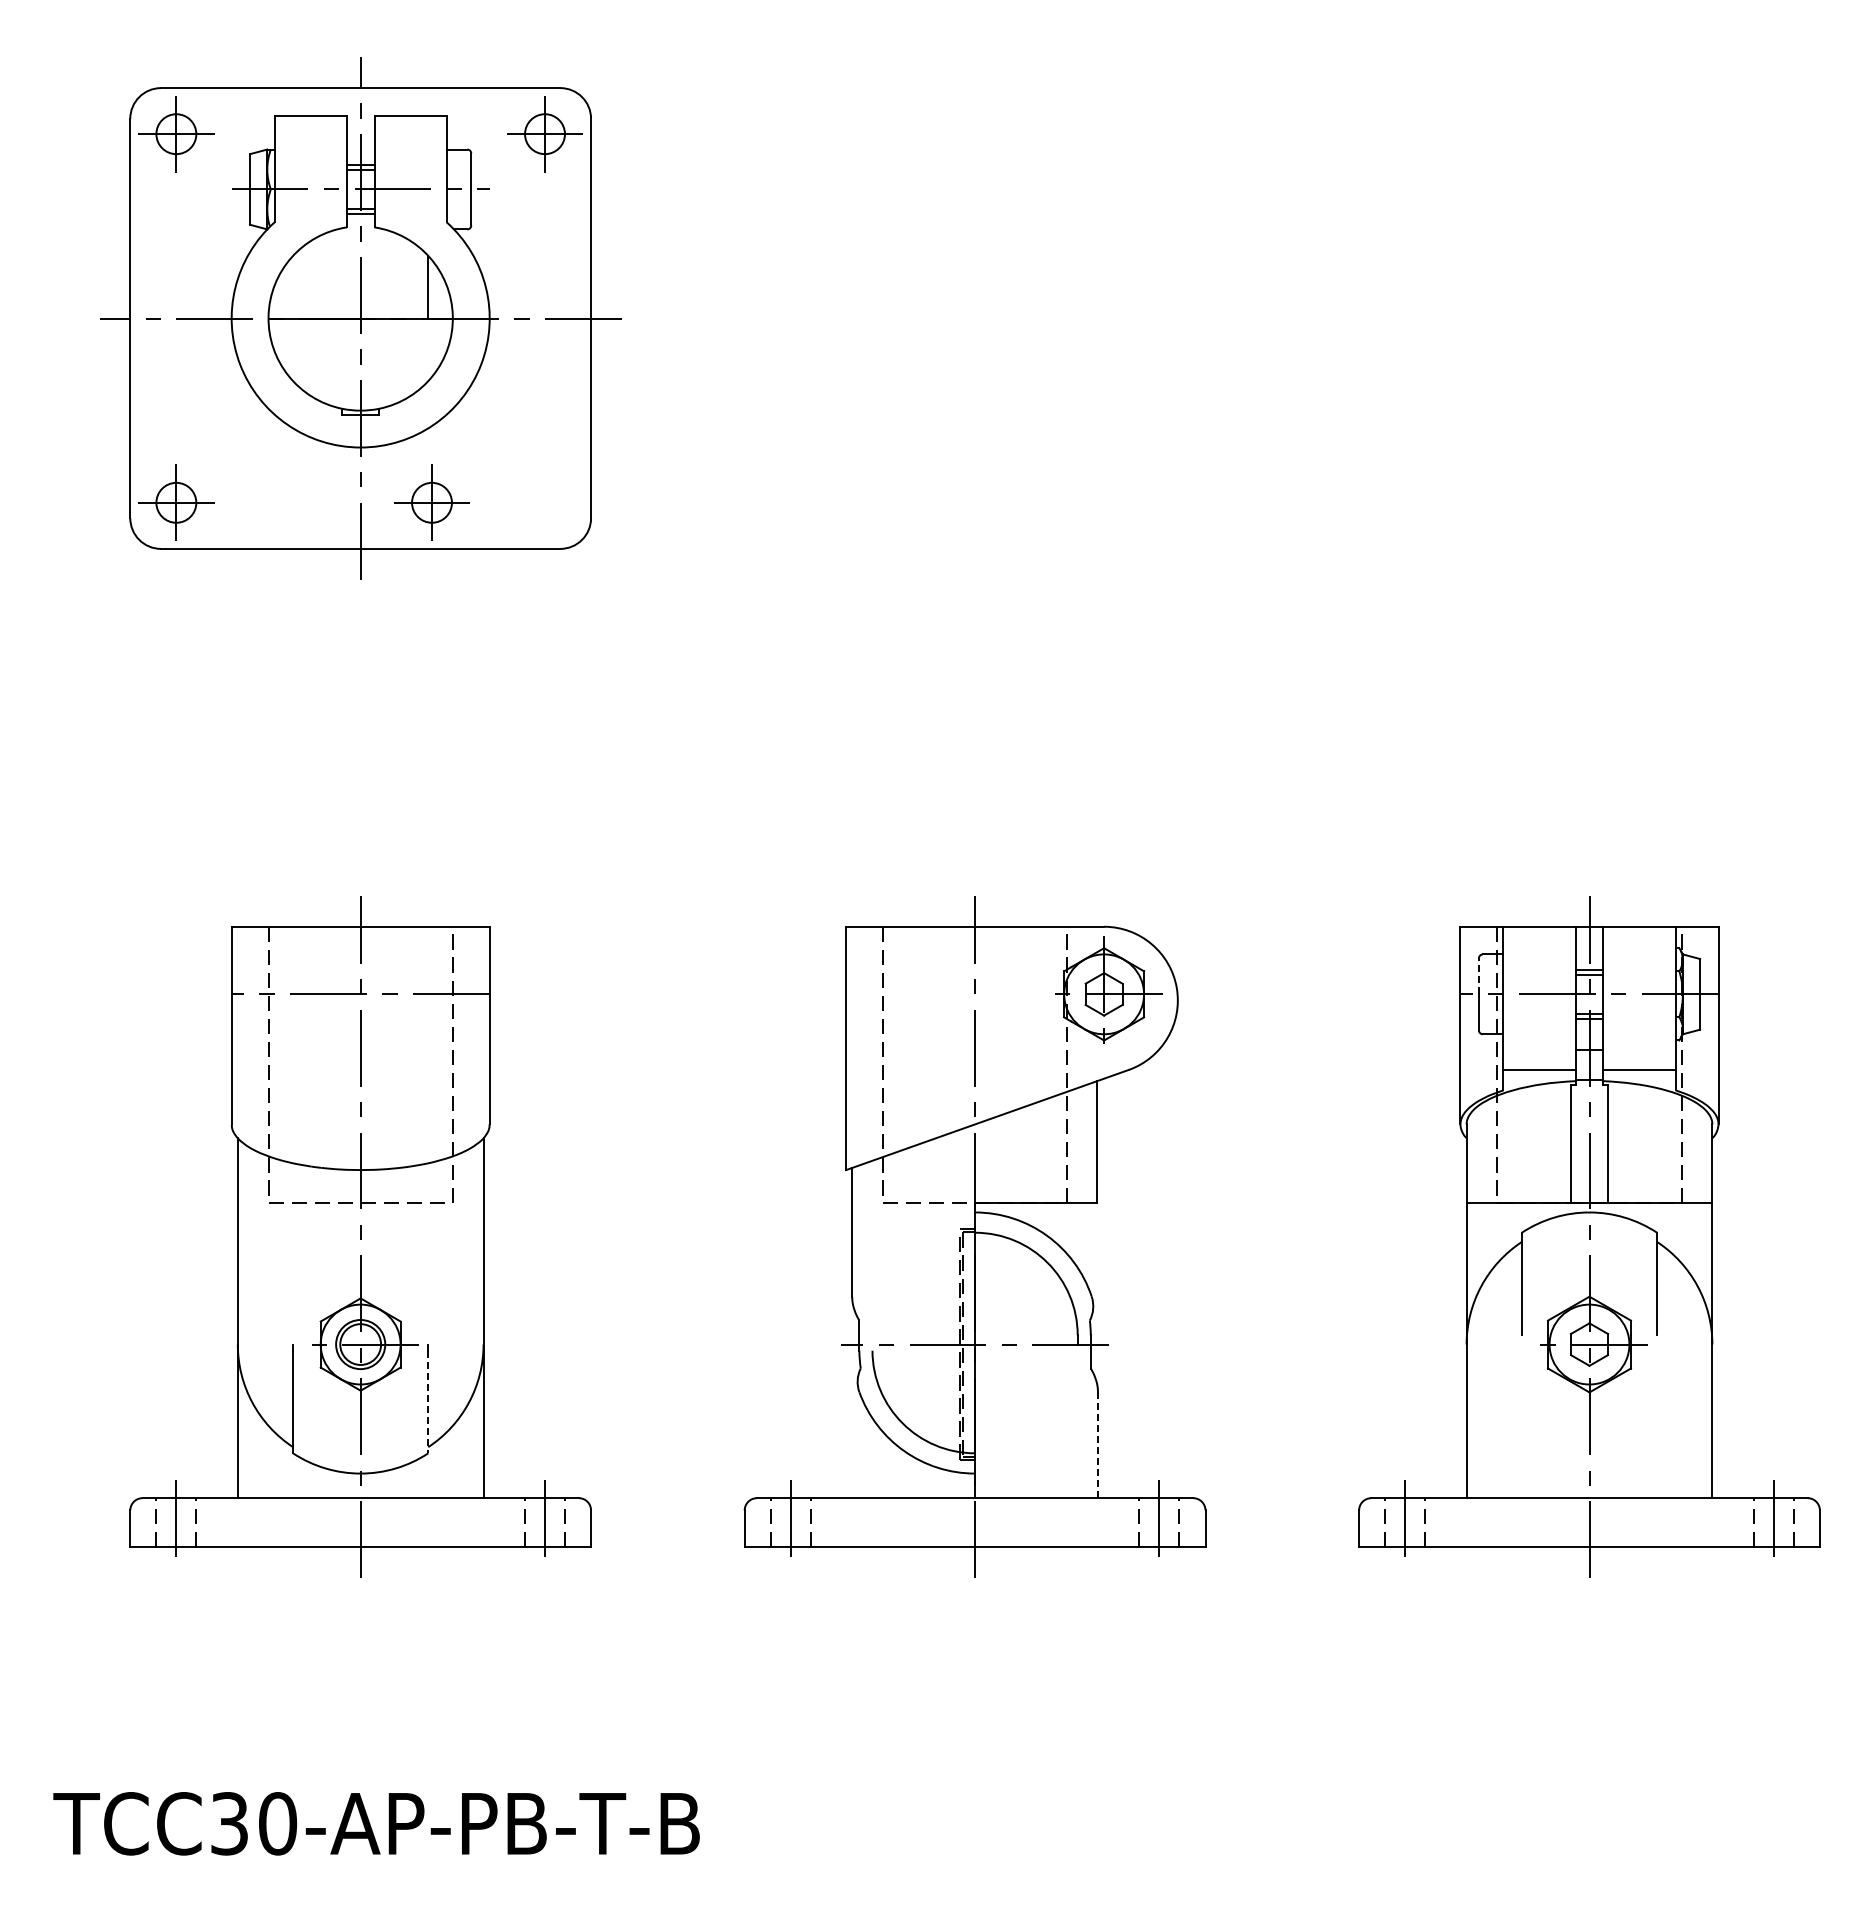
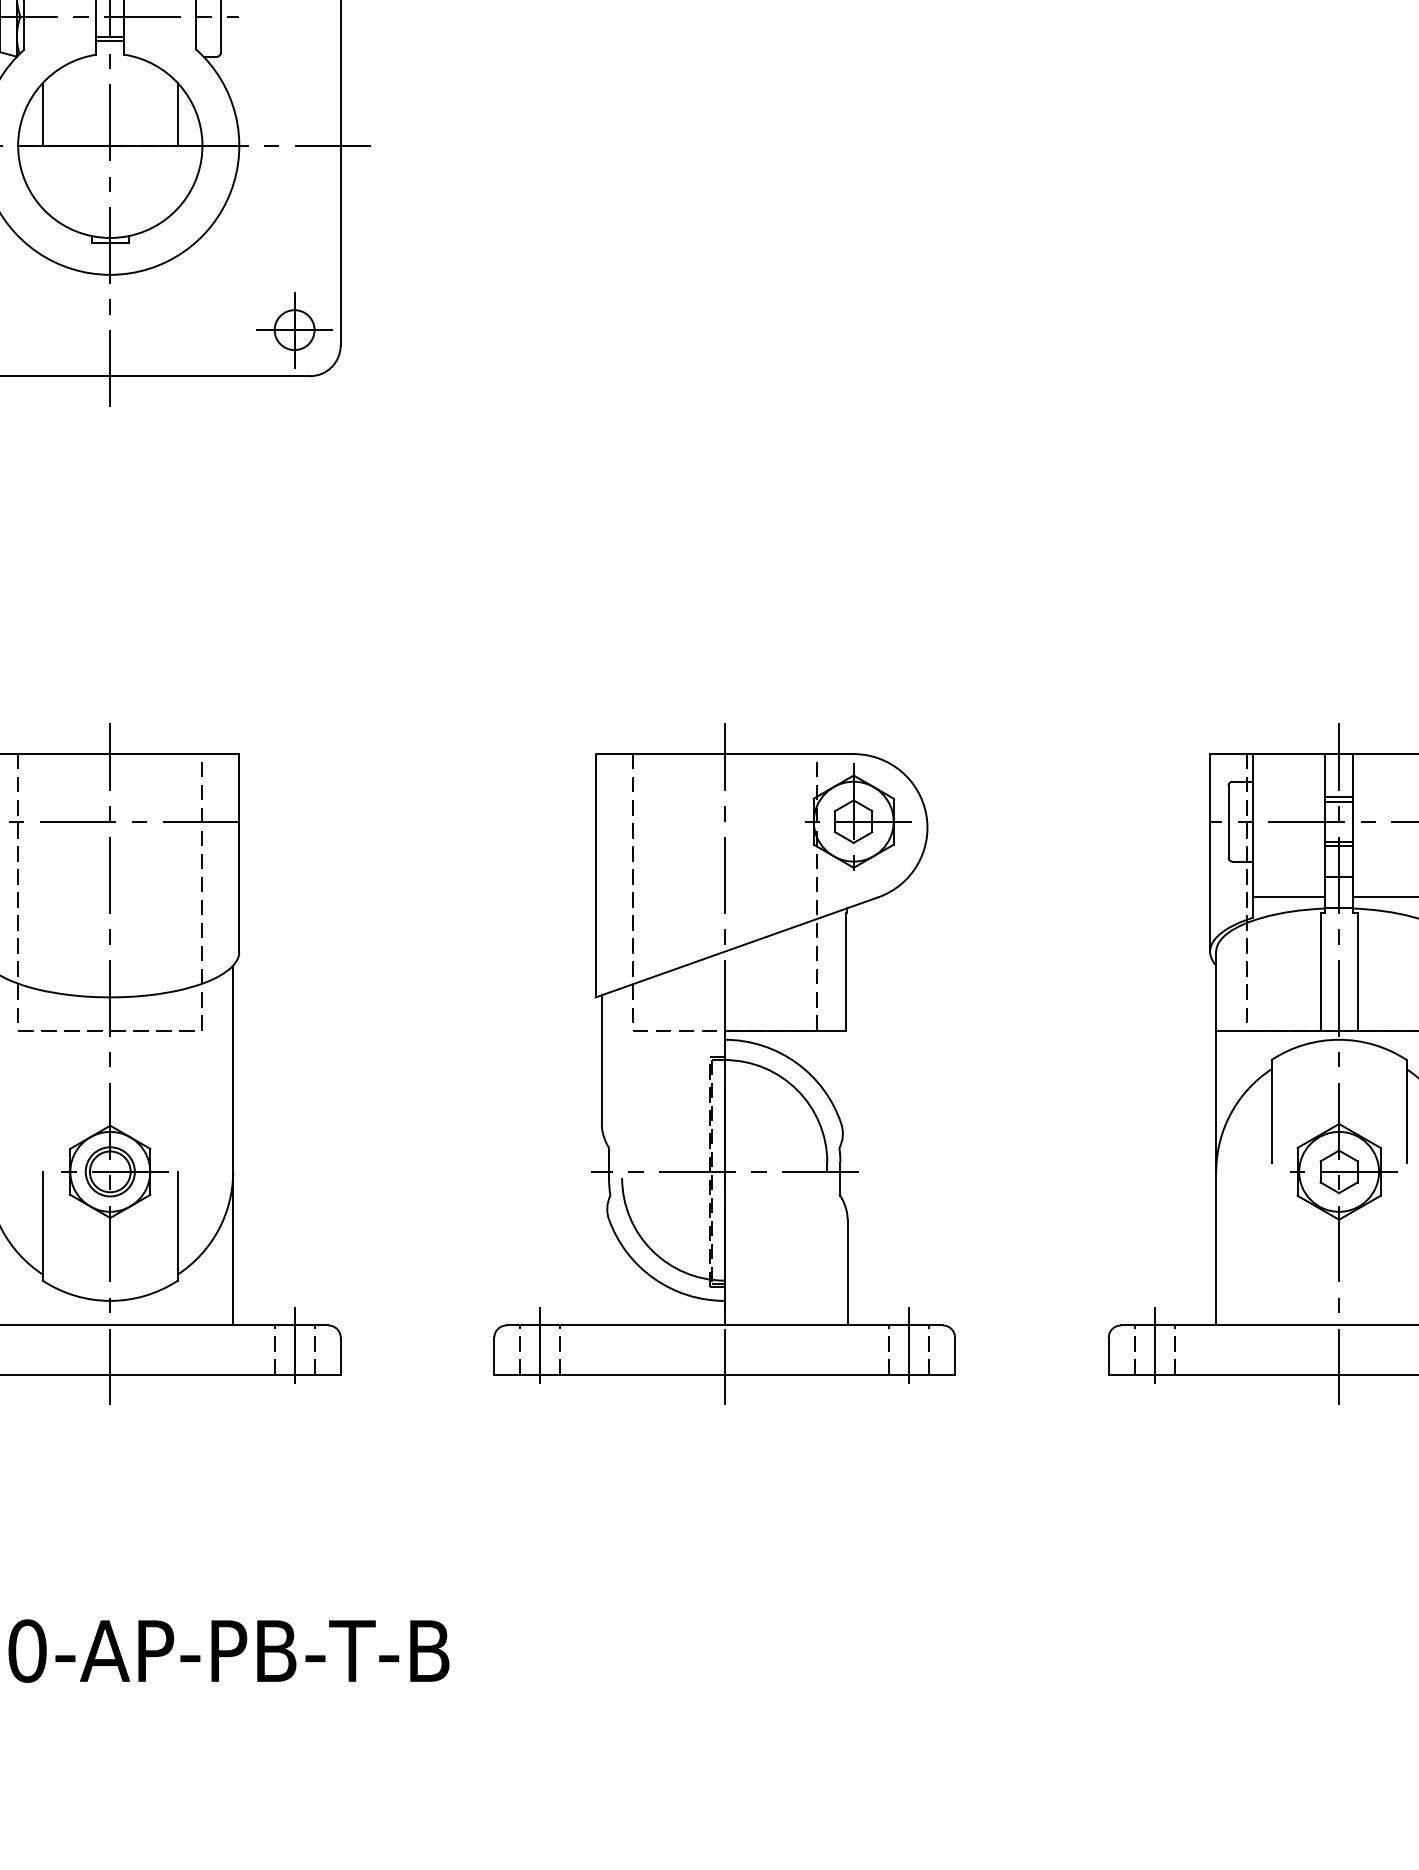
line: (293, 286) -> (43, 113), added
part: (431, 502) -> (294, 329), moved
line: (1478, 976) -> (1228, 803), dashed -> solid
line: (428, 1402) -> (178, 1229), dashed -> solid
line: (1097, 1445) -> (847, 1272), dashed -> solid

